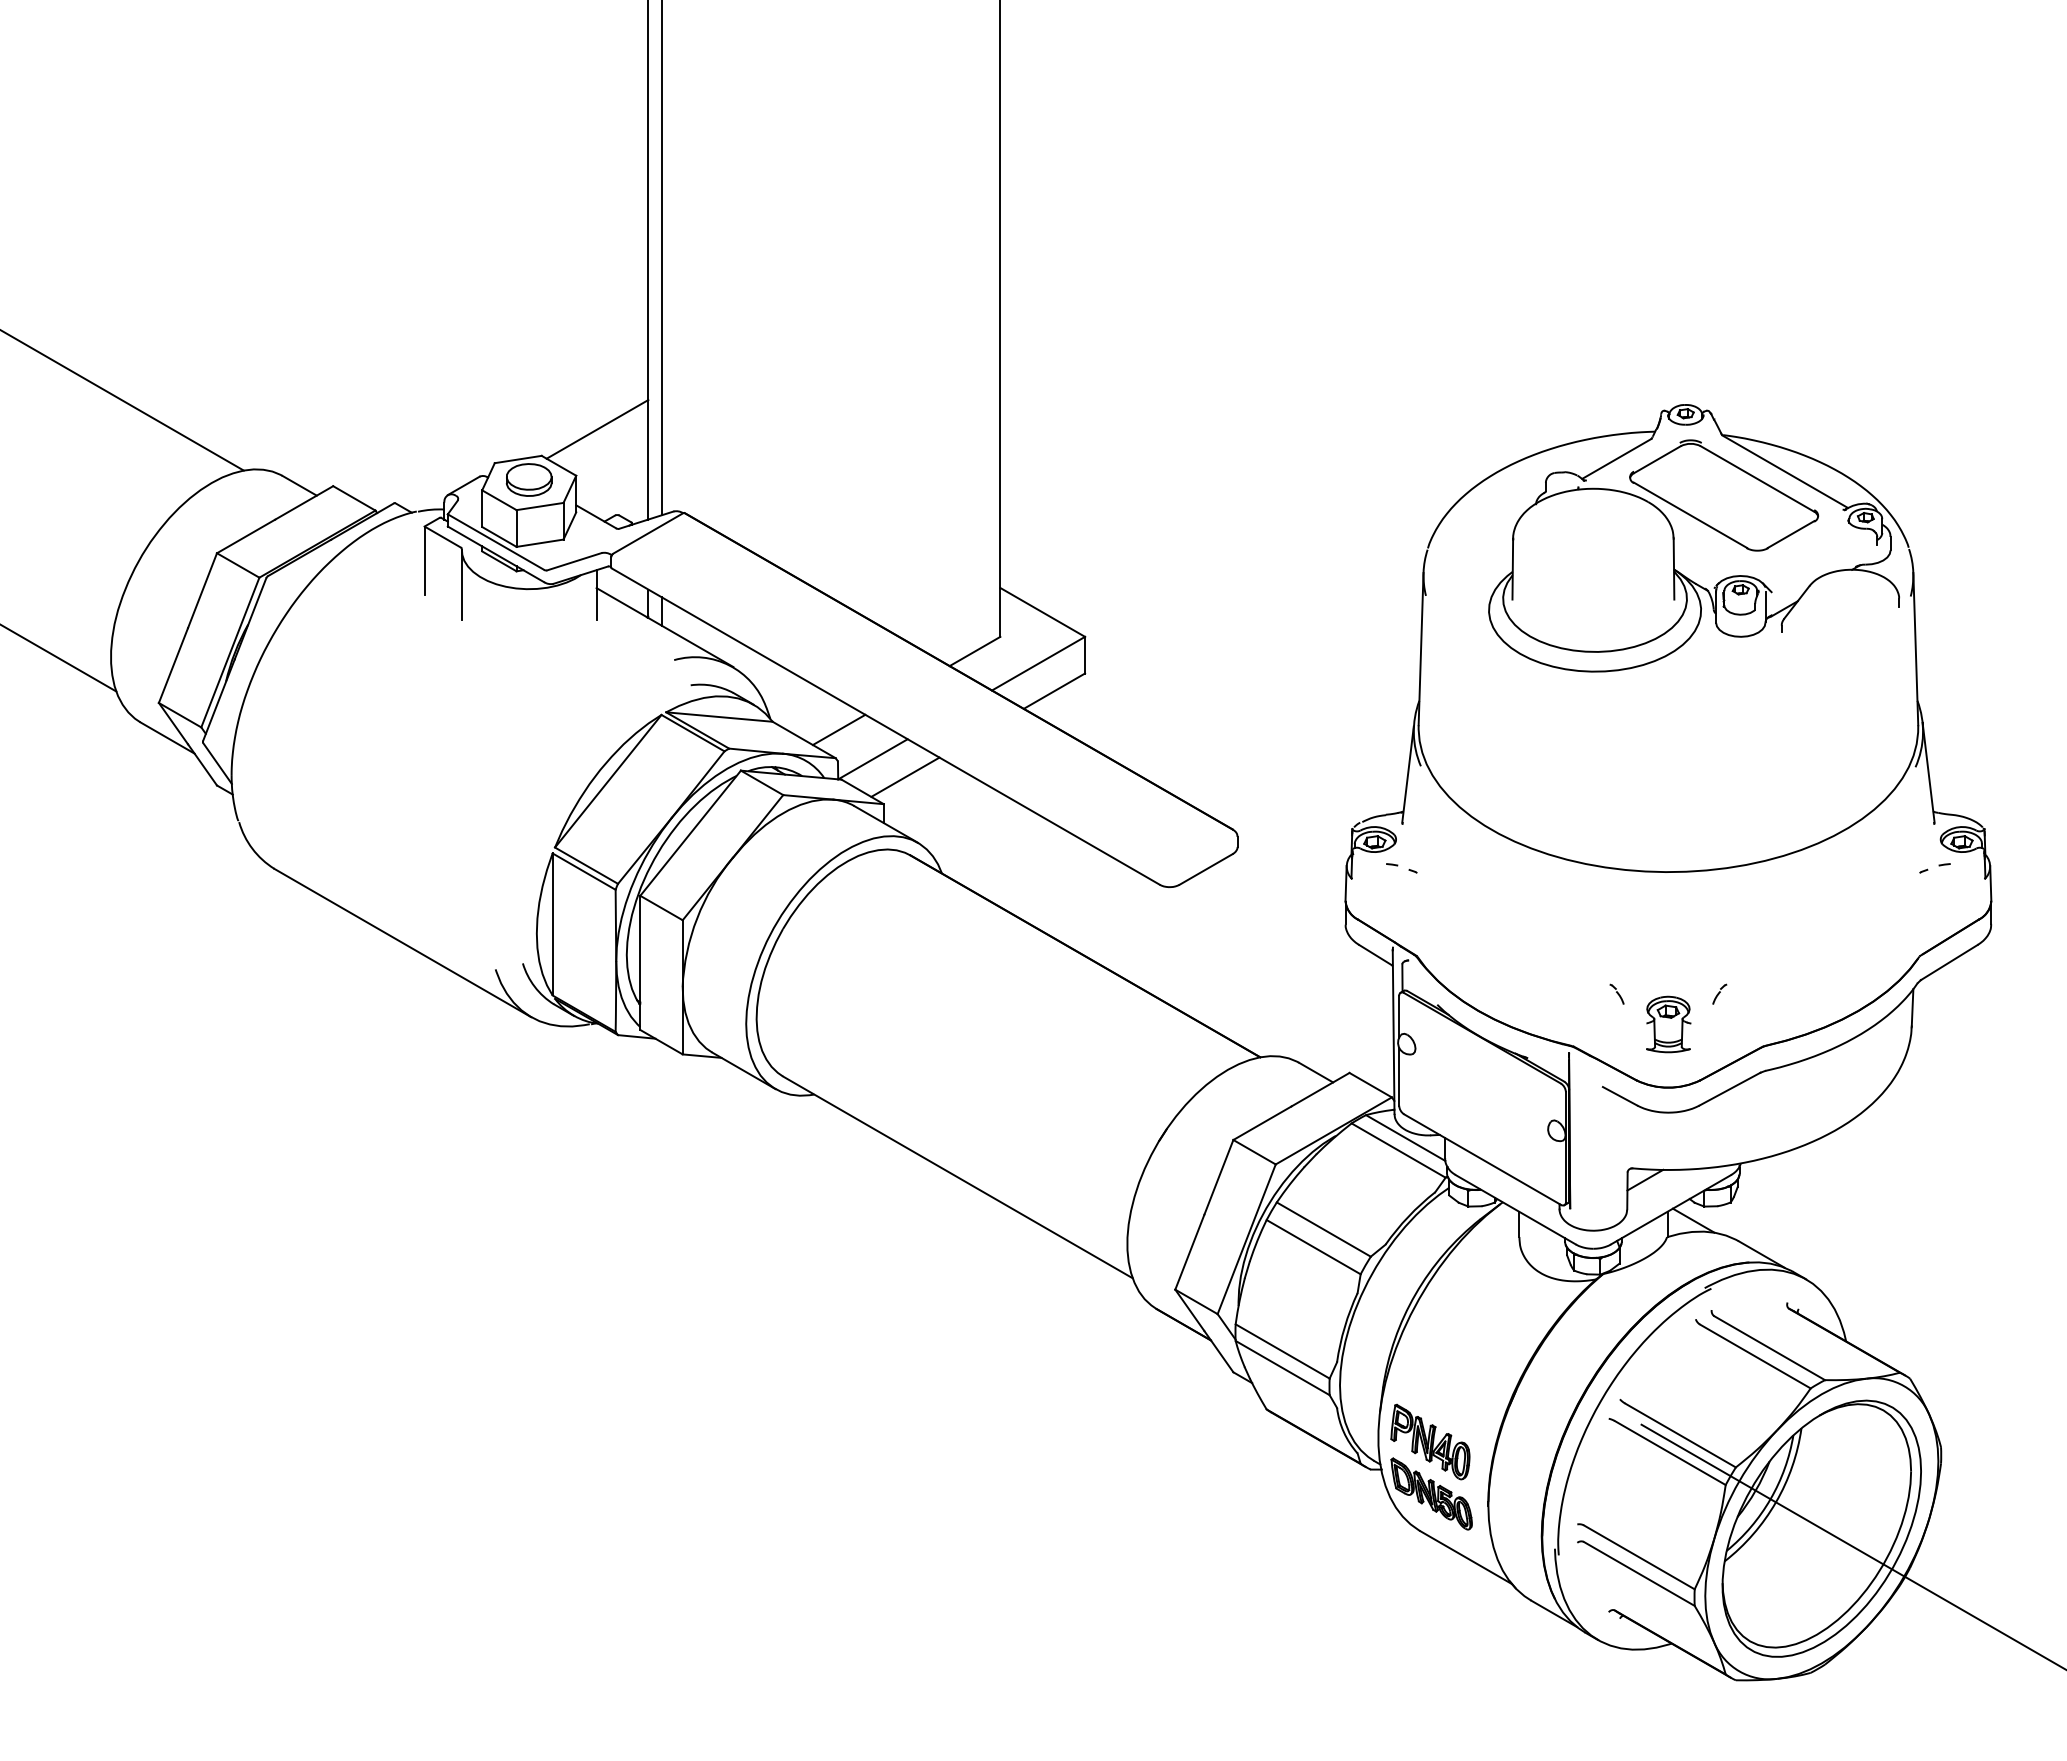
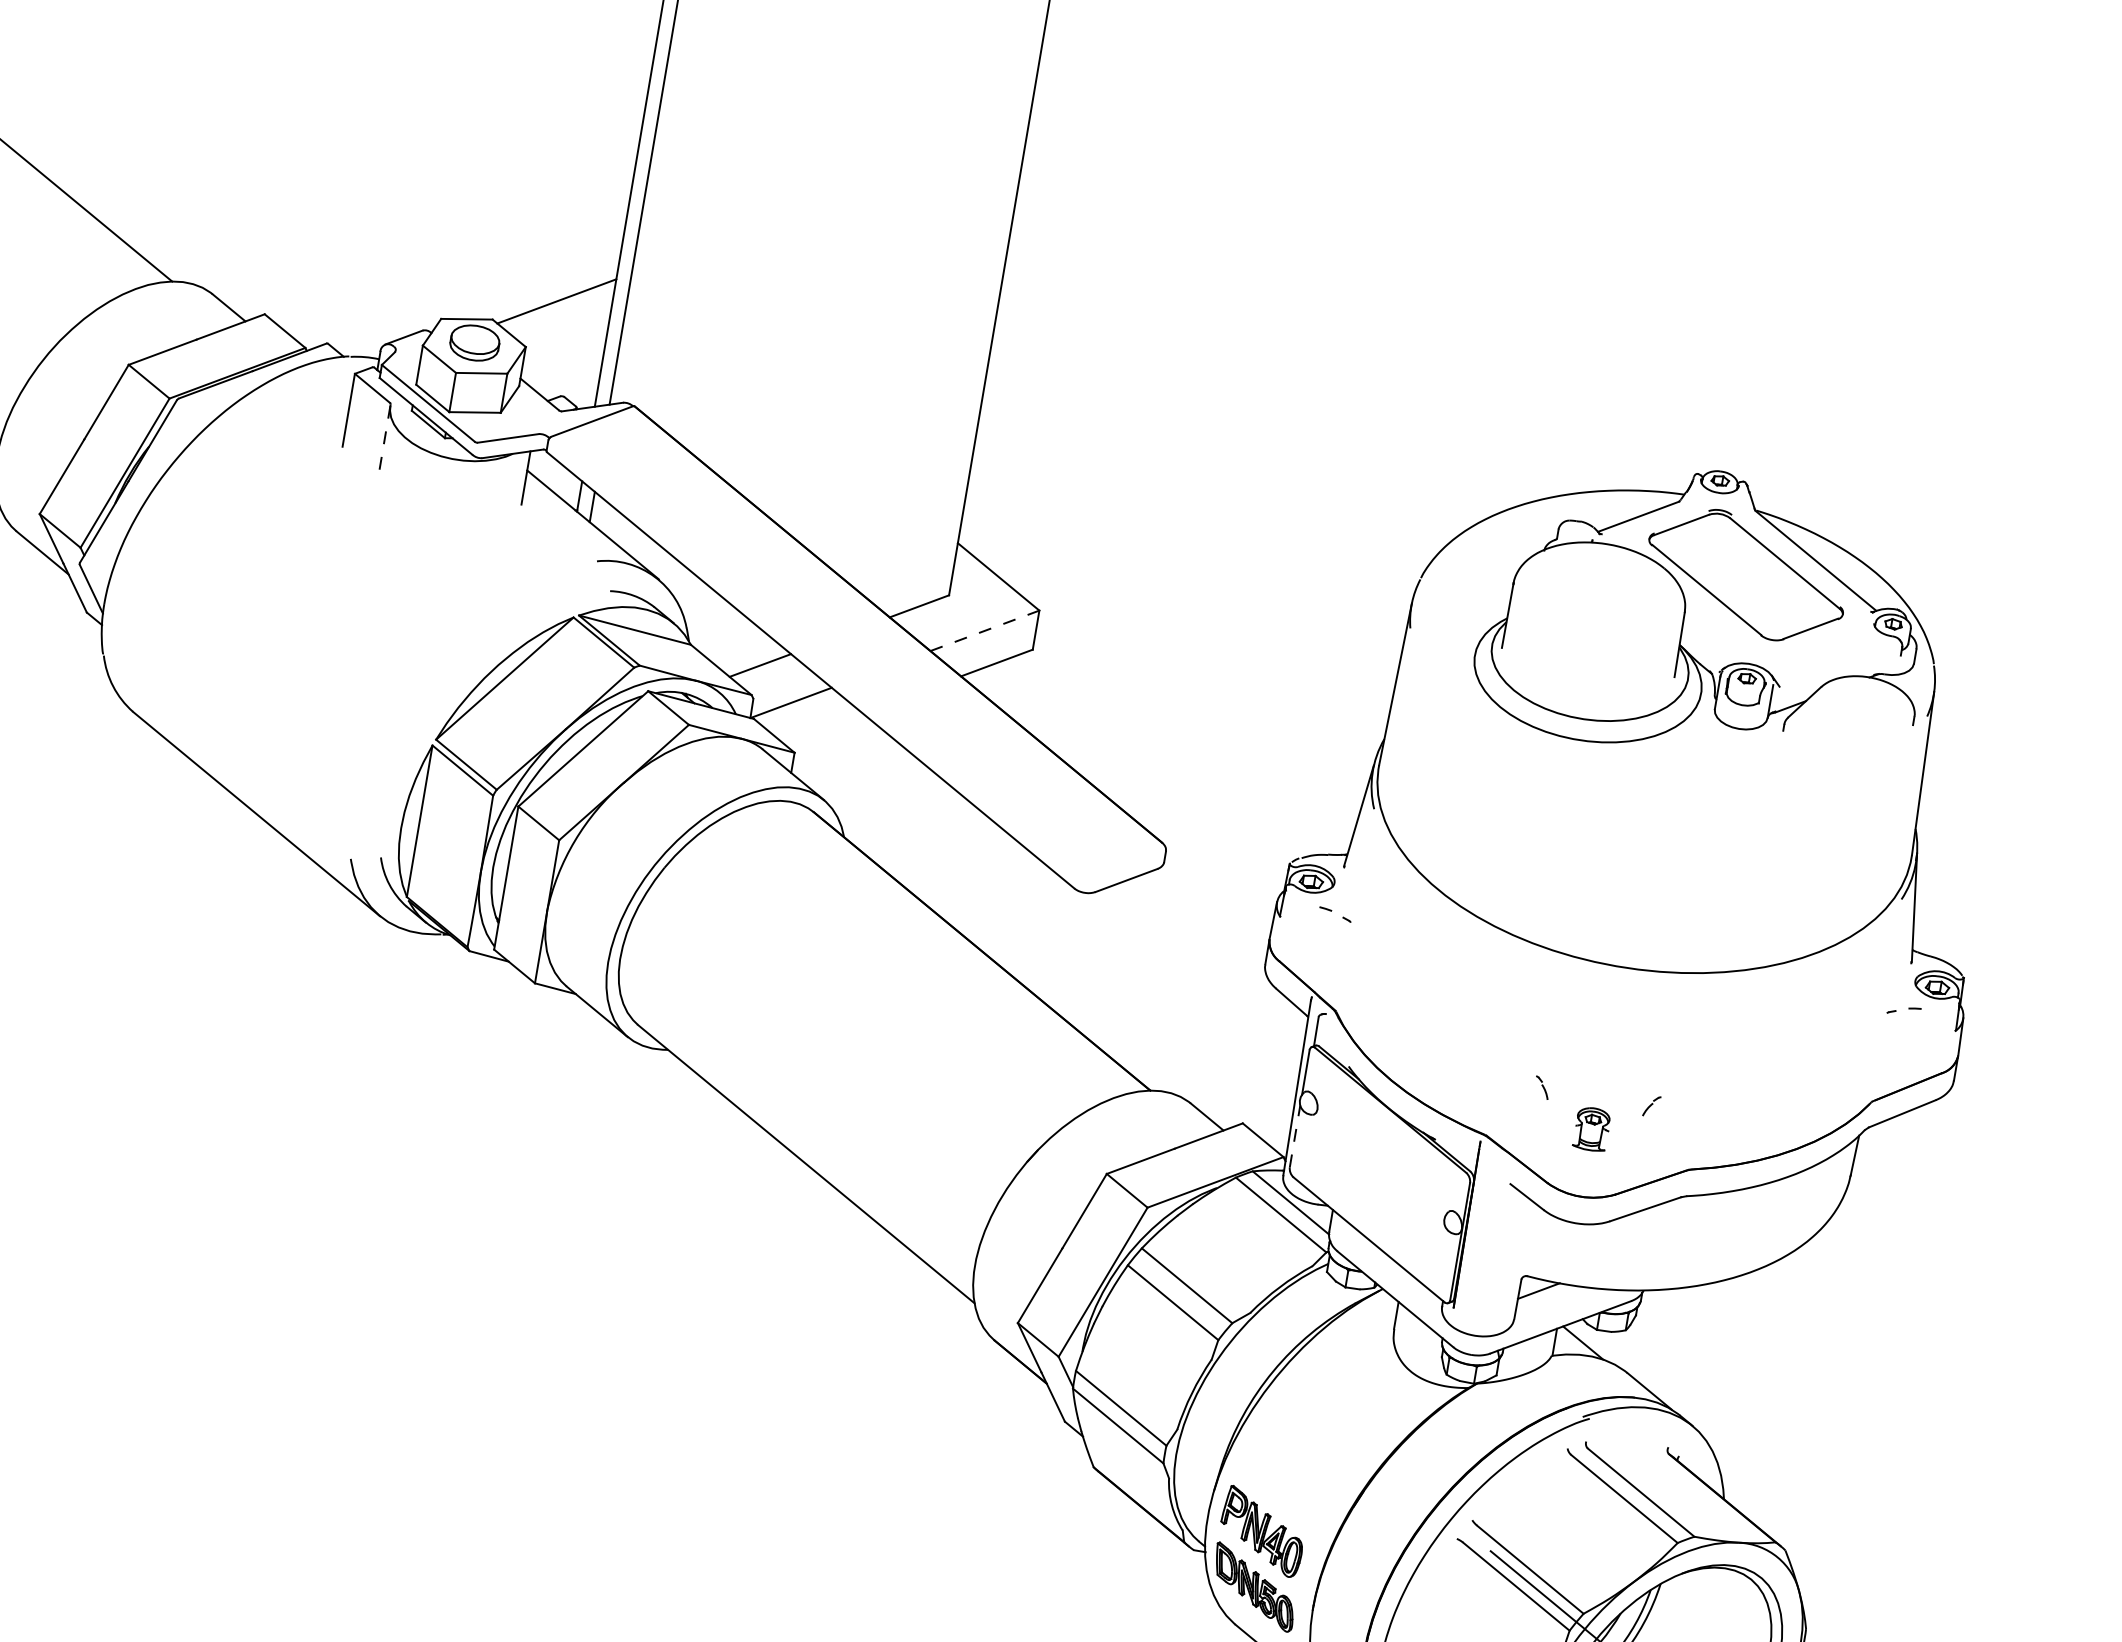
line: (461, 585) -> (383, 443), solid -> dashed
line: (1038, 663) -> (984, 630), solid -> dashed
line: (905, 776) -> (822, 727), removed
part: (1668, 1024) -> (1591, 1129), size x0.7
line: (1399, 1076) -> (1295, 1136), solid -> dashed

